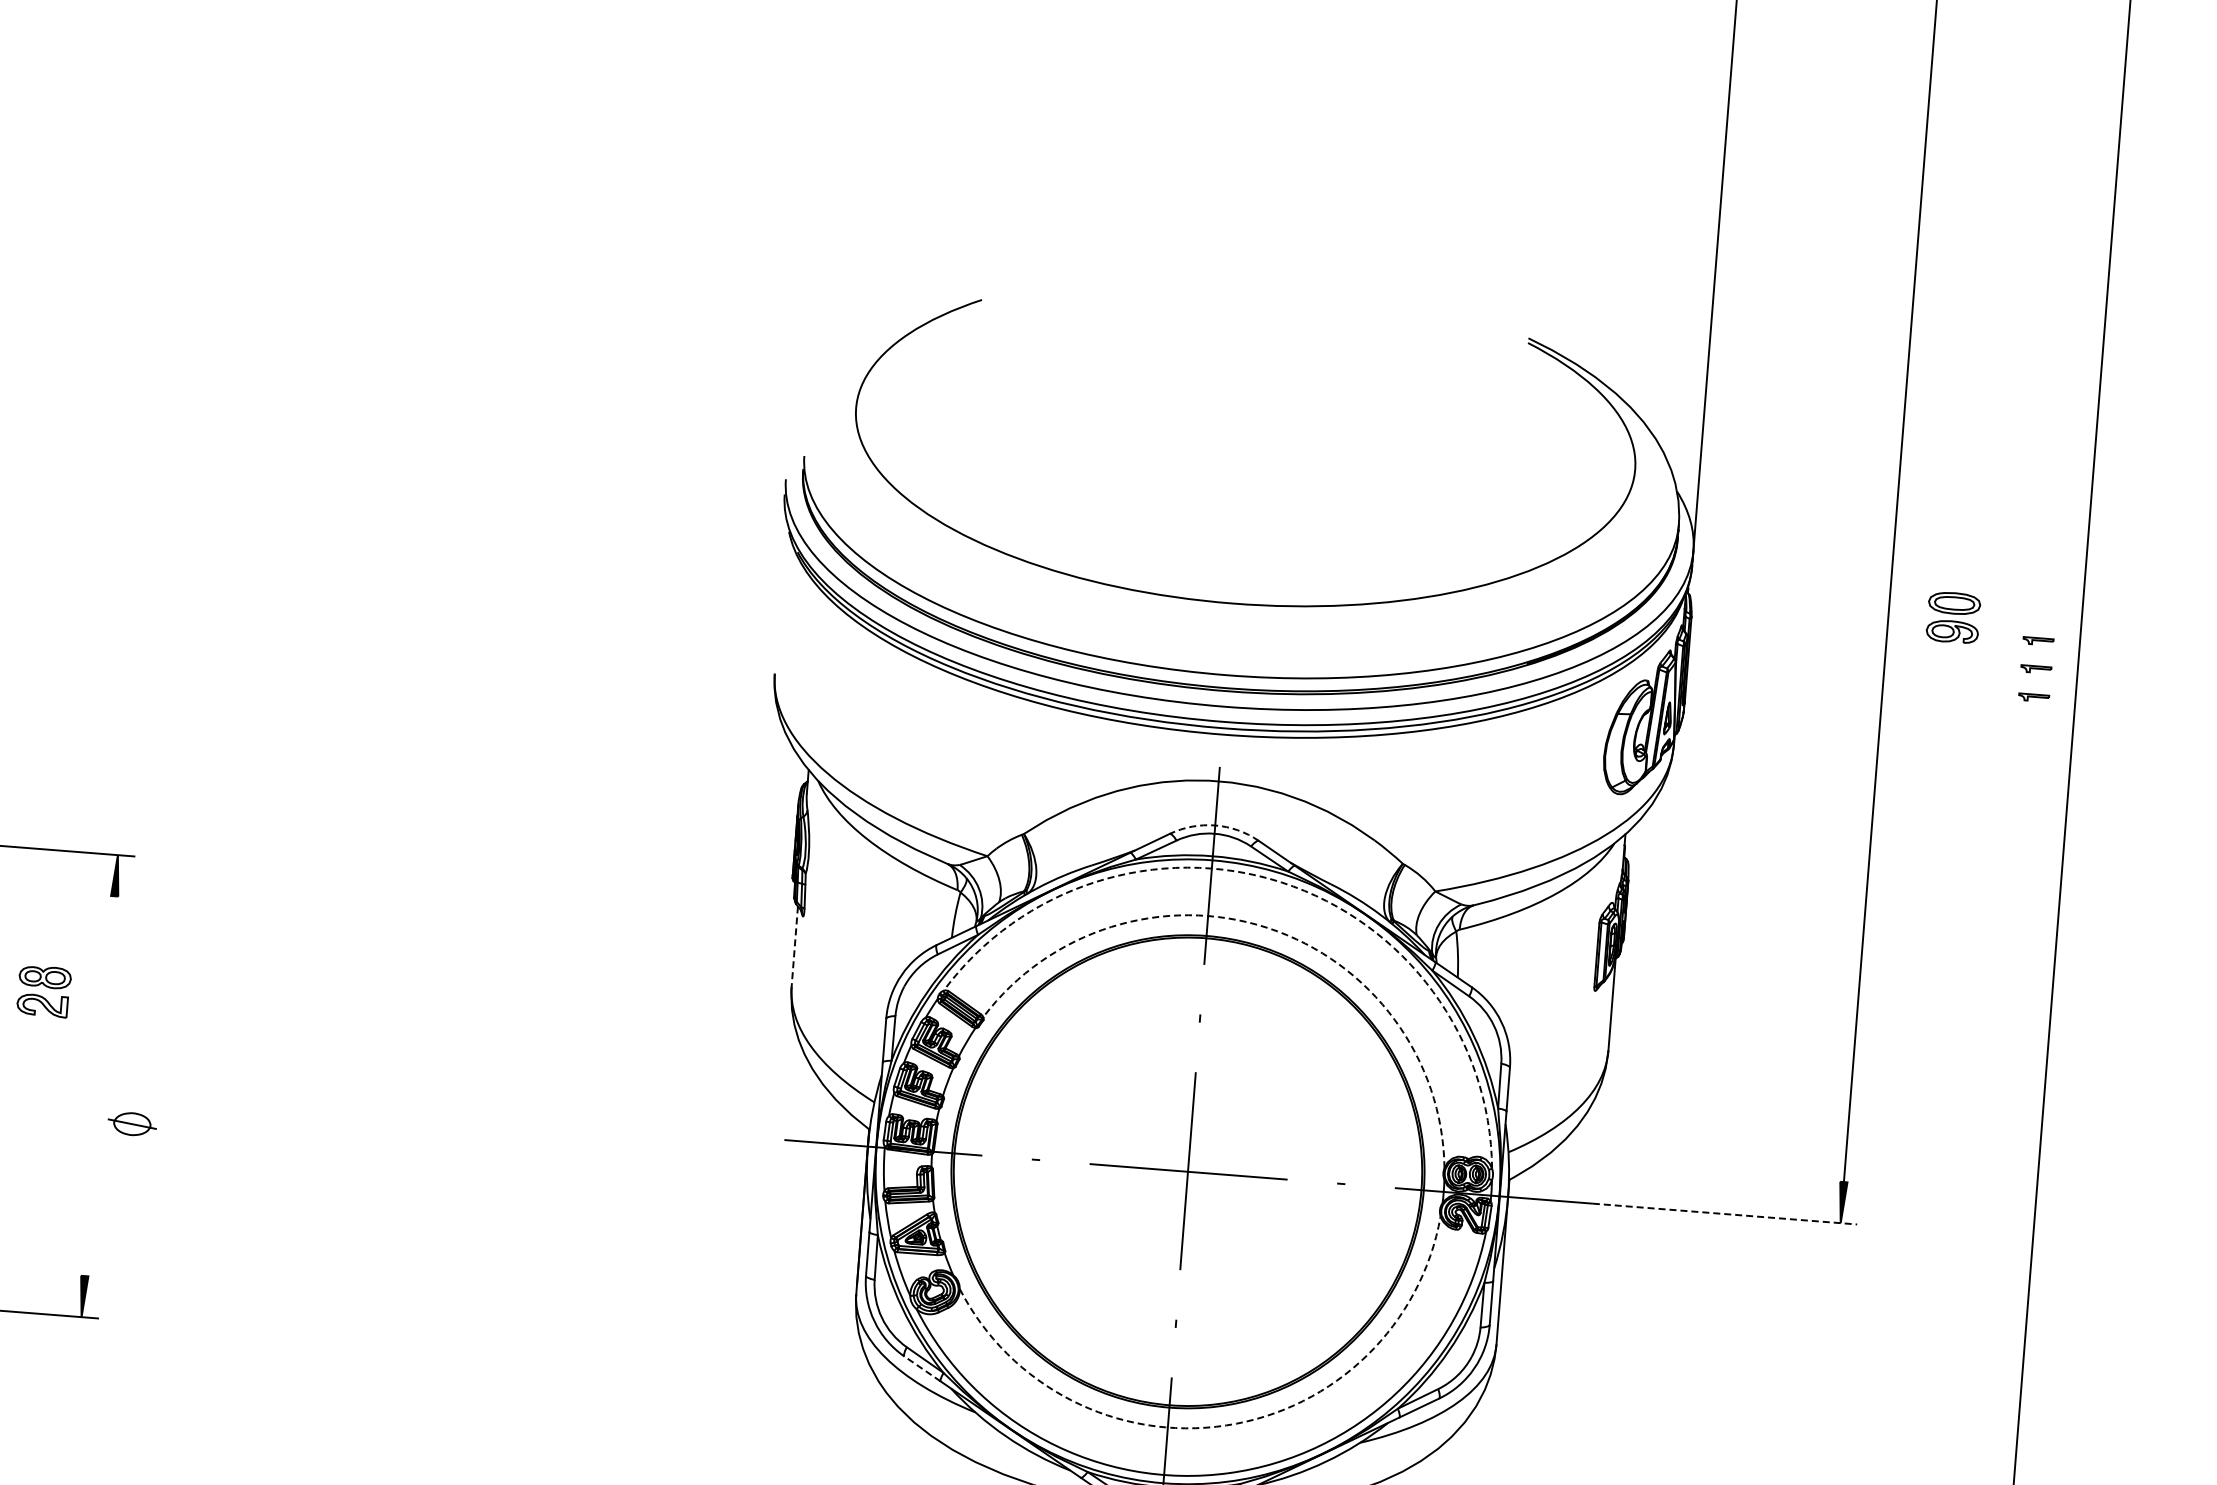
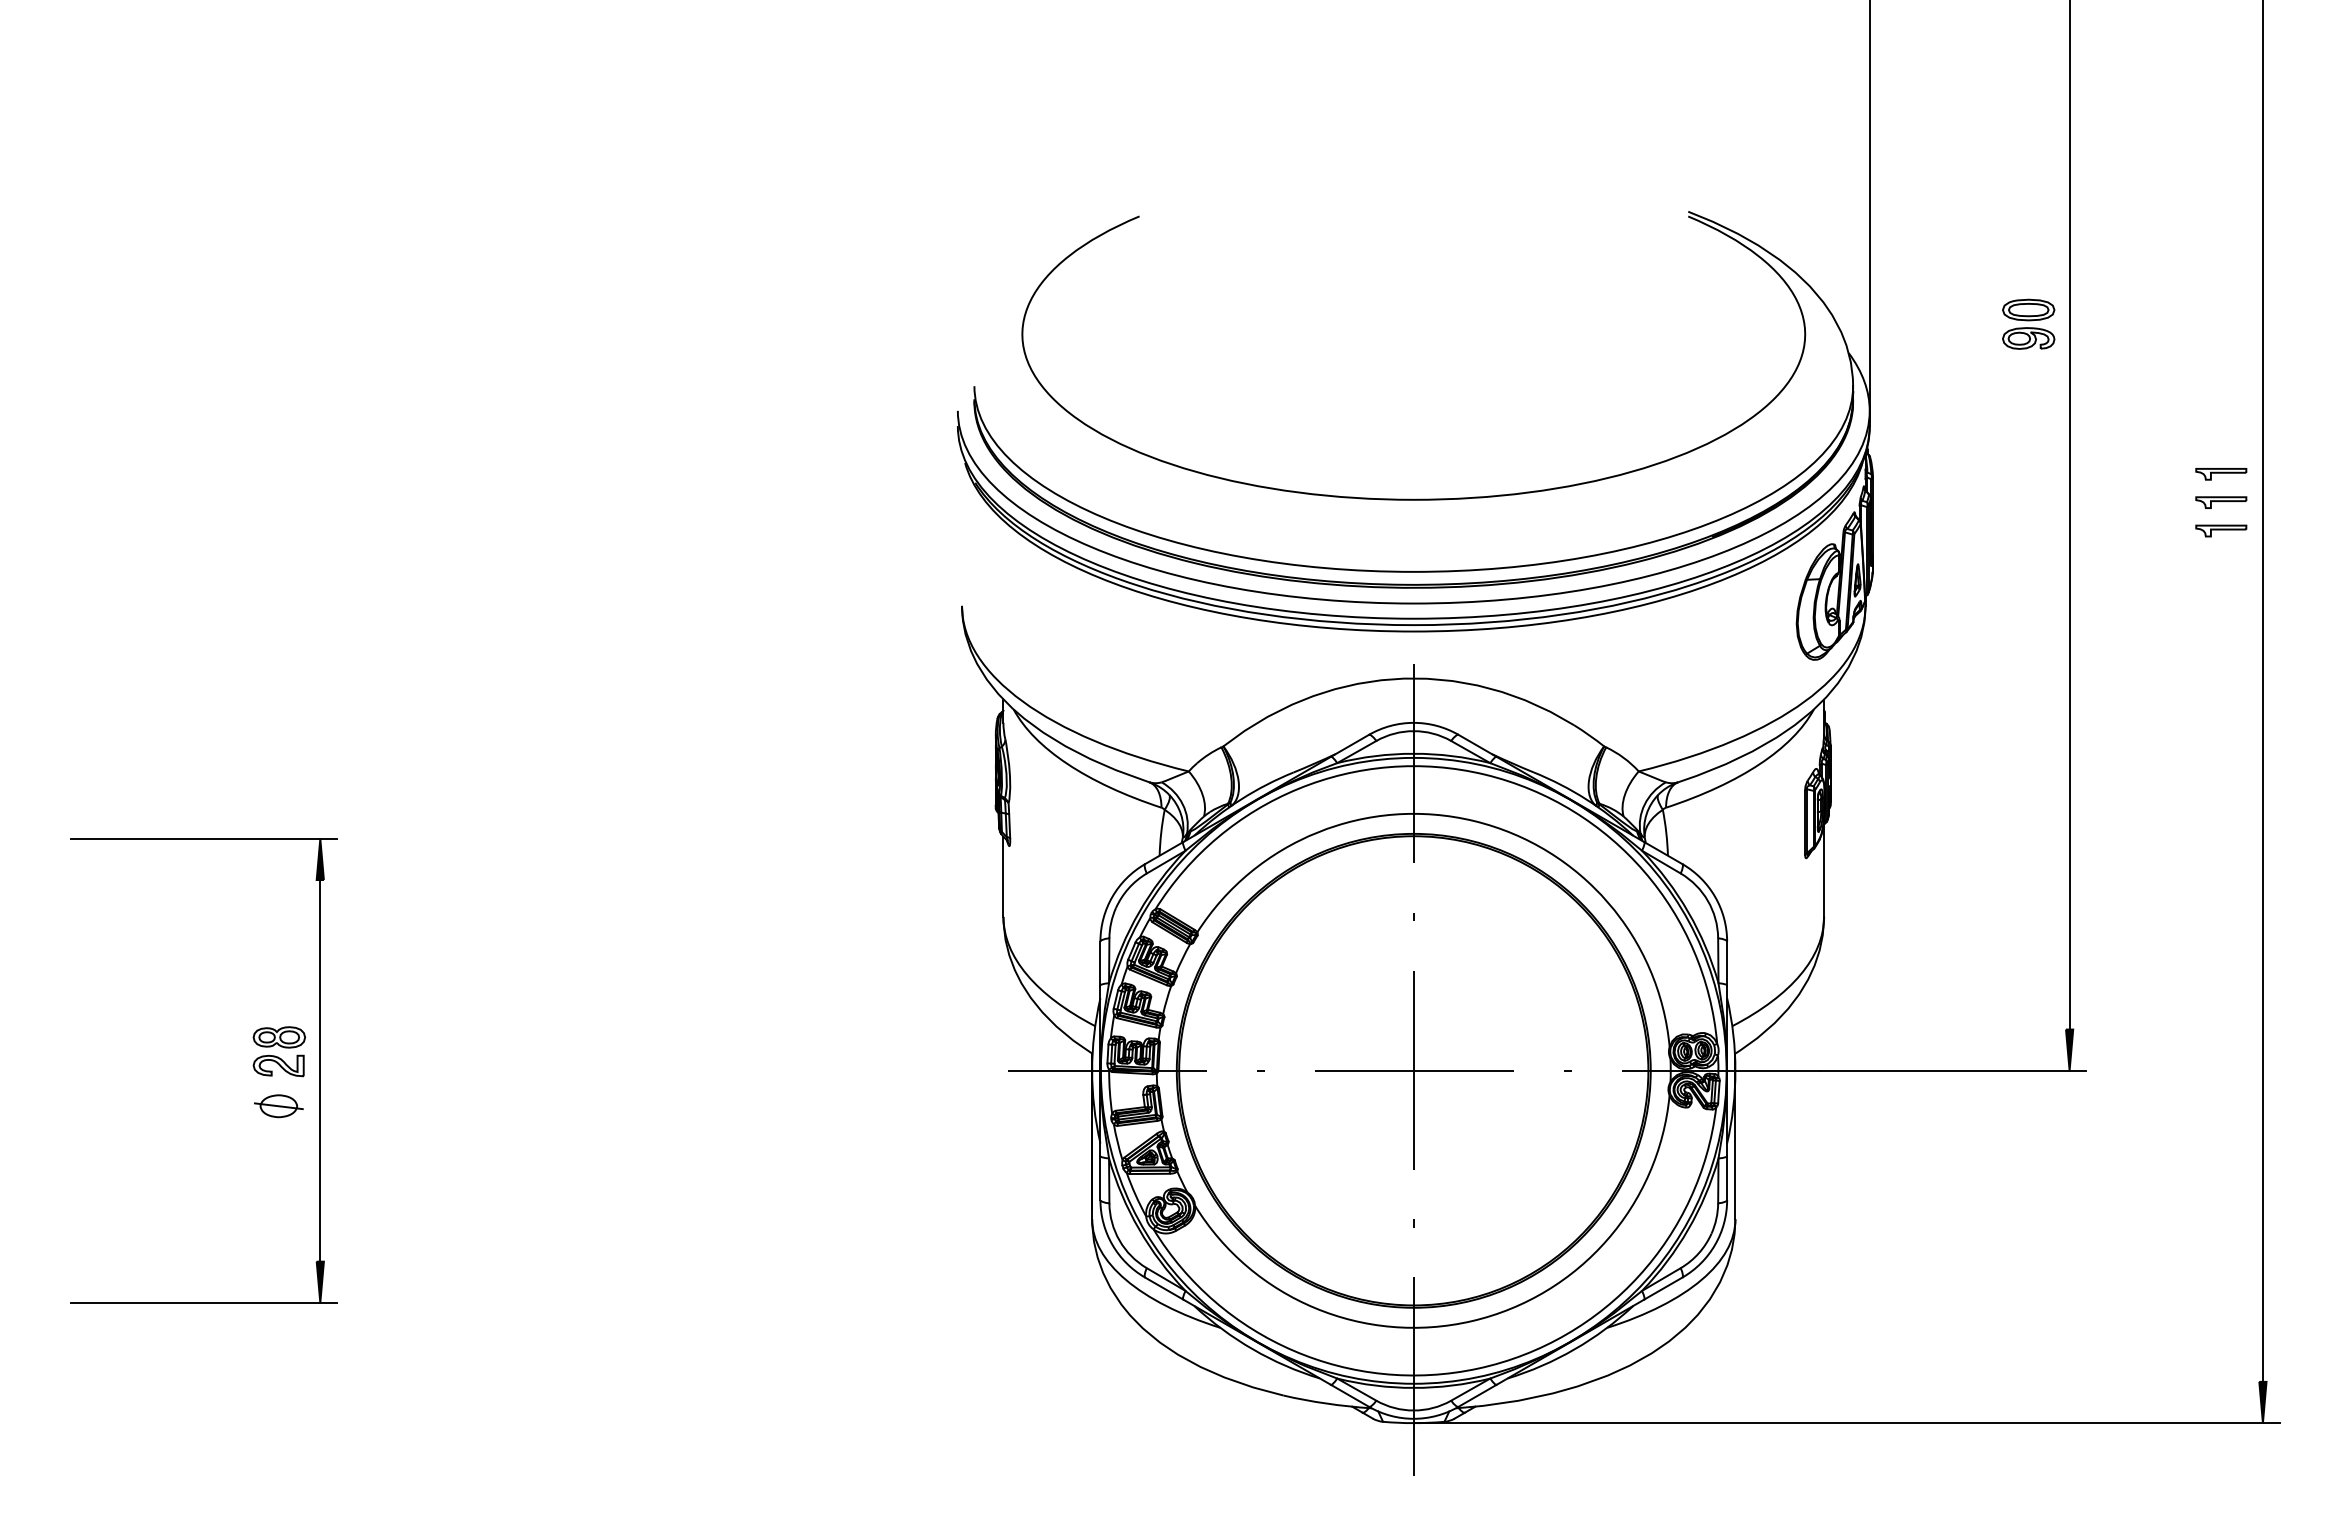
part: (1953, 616) -> (2028, 323), moved
part: (2038, 641) -> (2221, 474), size x1.67
part: (2036, 669) -> (2221, 502), size x1.67
part: (2034, 697) -> (2221, 530), size x1.67
arc: (1214, 825) -> (1413, 722), dashed -> solid
arc: (1281, 882) -> (1484, 774), dashed -> solid
arc: (1267, 928) -> (1474, 821), dashed -> solid
line: (794, 947) -> (1003, 877), dashed -> solid
part: (43, 991) -> (278, 1051), moved
line: (99, 1085) -> (320, 1070), added
part: (131, 1124) -> (278, 1106), moved
line: (1725, 1213) -> (1953, 1070), dashed -> solid
line: (922, 1368) -> (1164, 1288), dashed -> solid
arc: (1226, 1425) -> (1472, 1321), dashed -> solid

